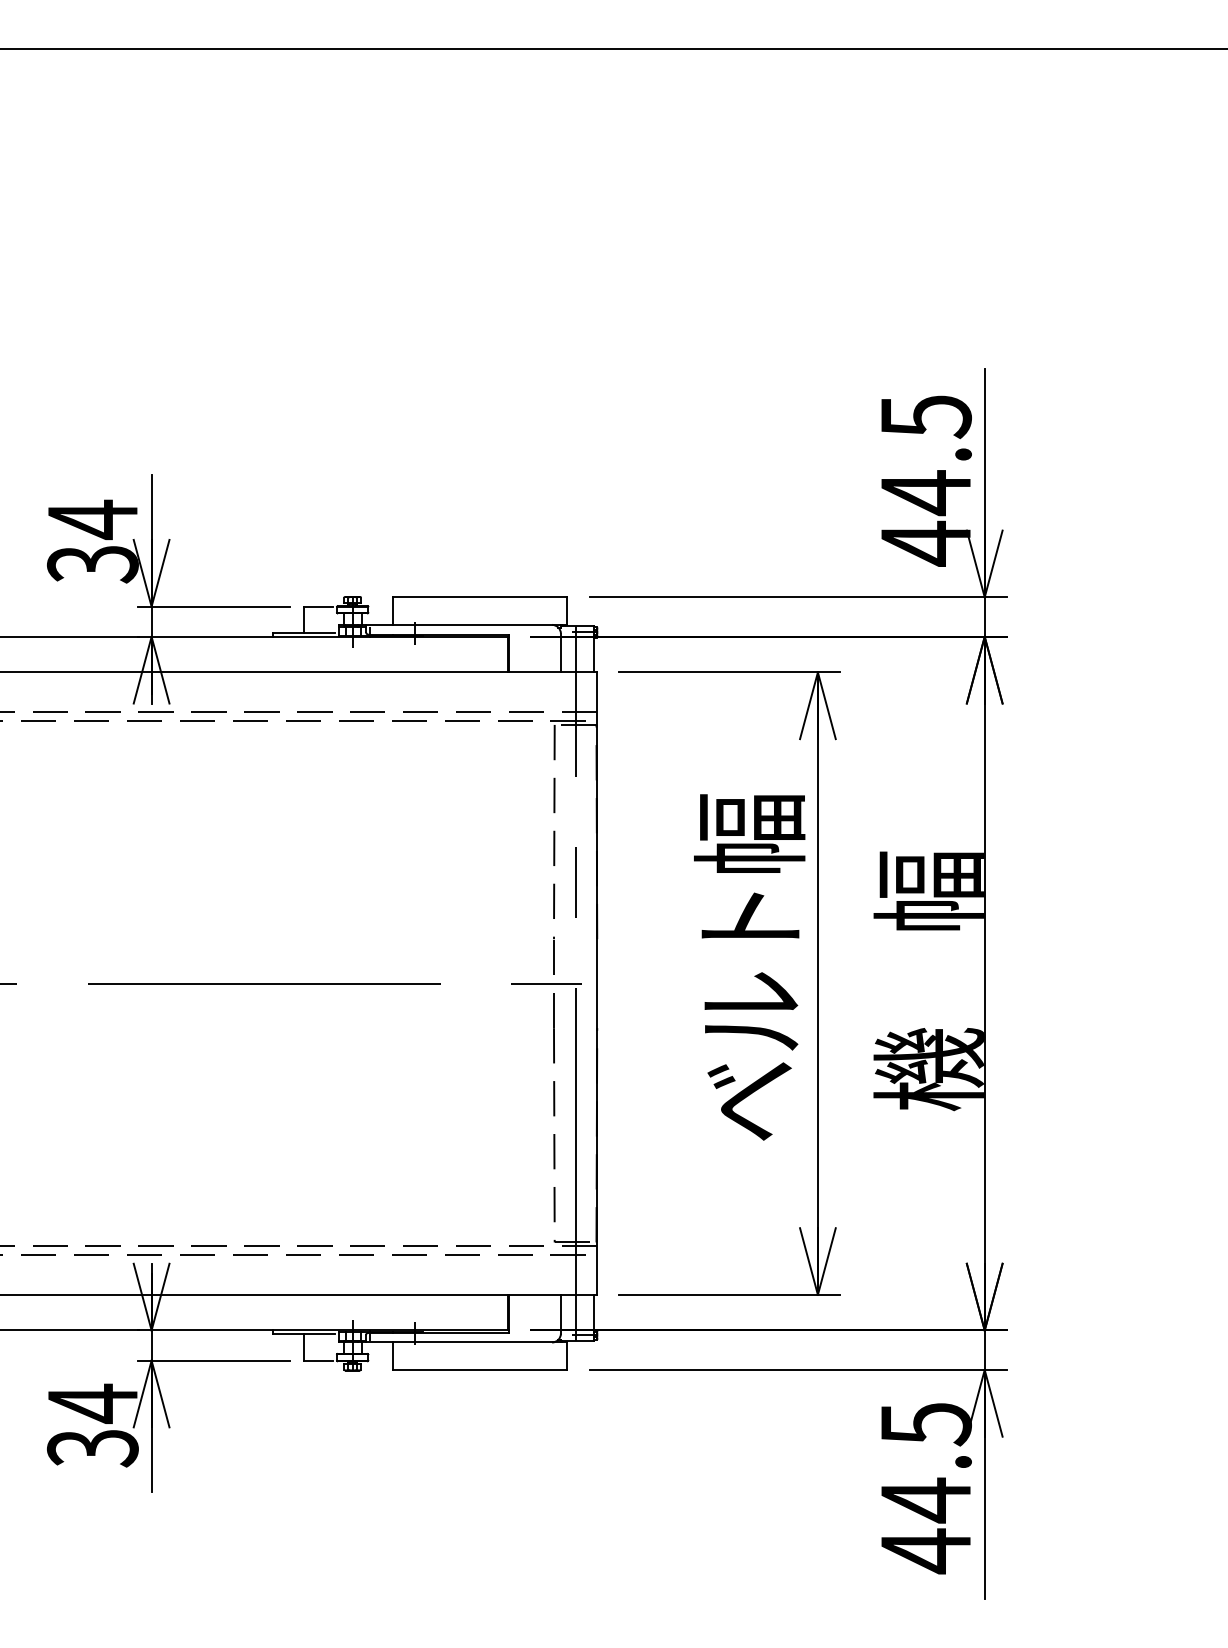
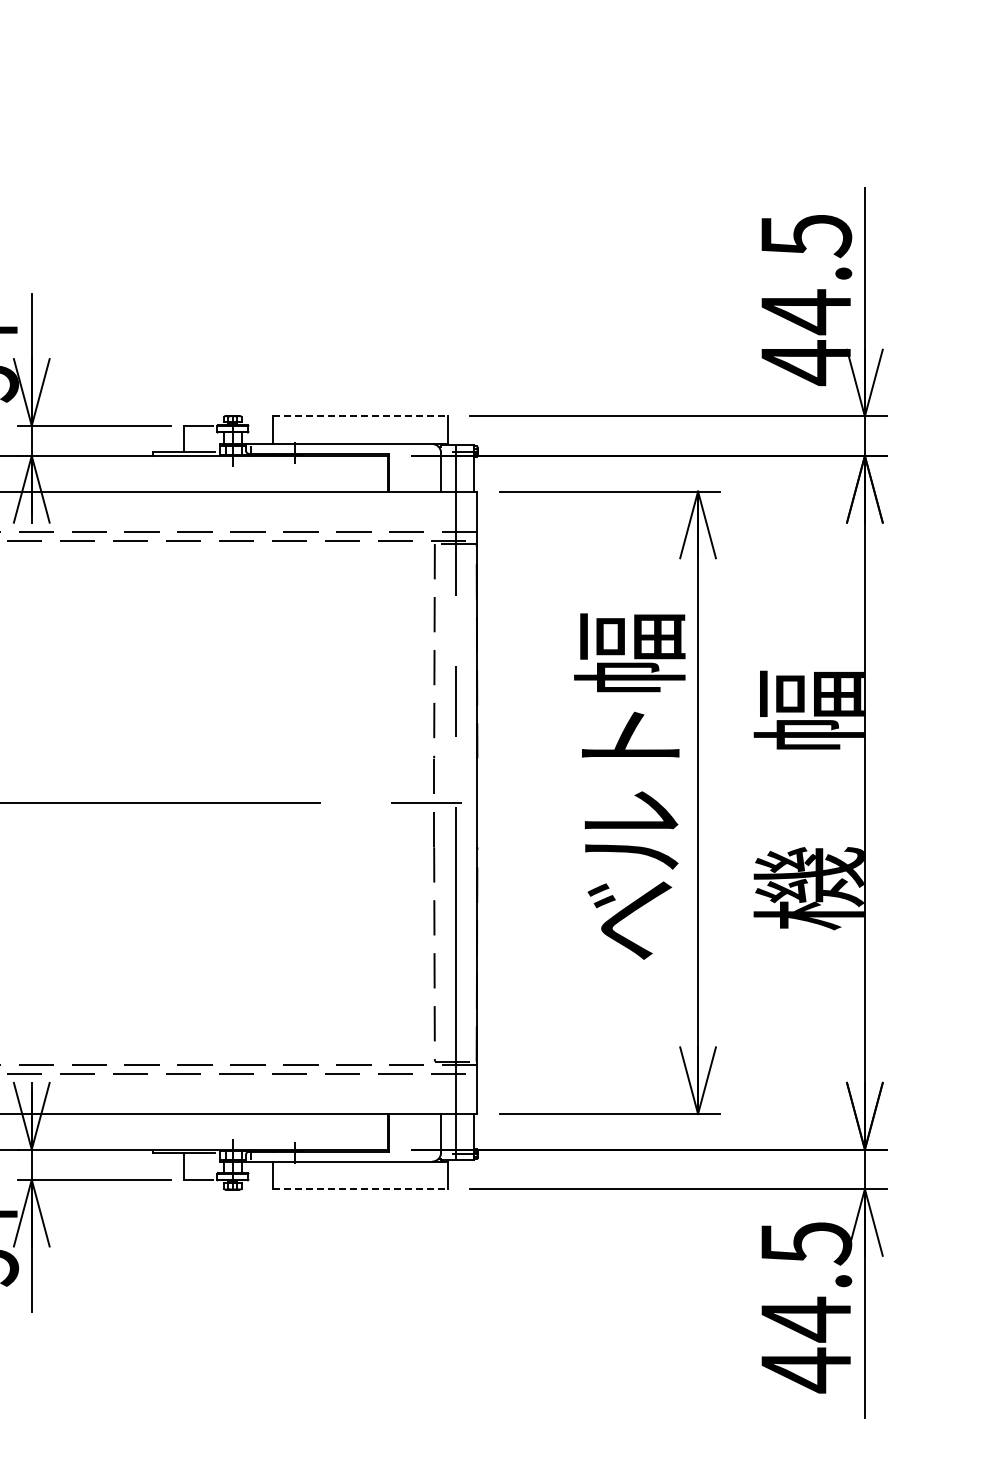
line: (480, 597) -> (360, 416), solid -> dashed
line: (480, 1370) -> (360, 1189), solid -> dashed

